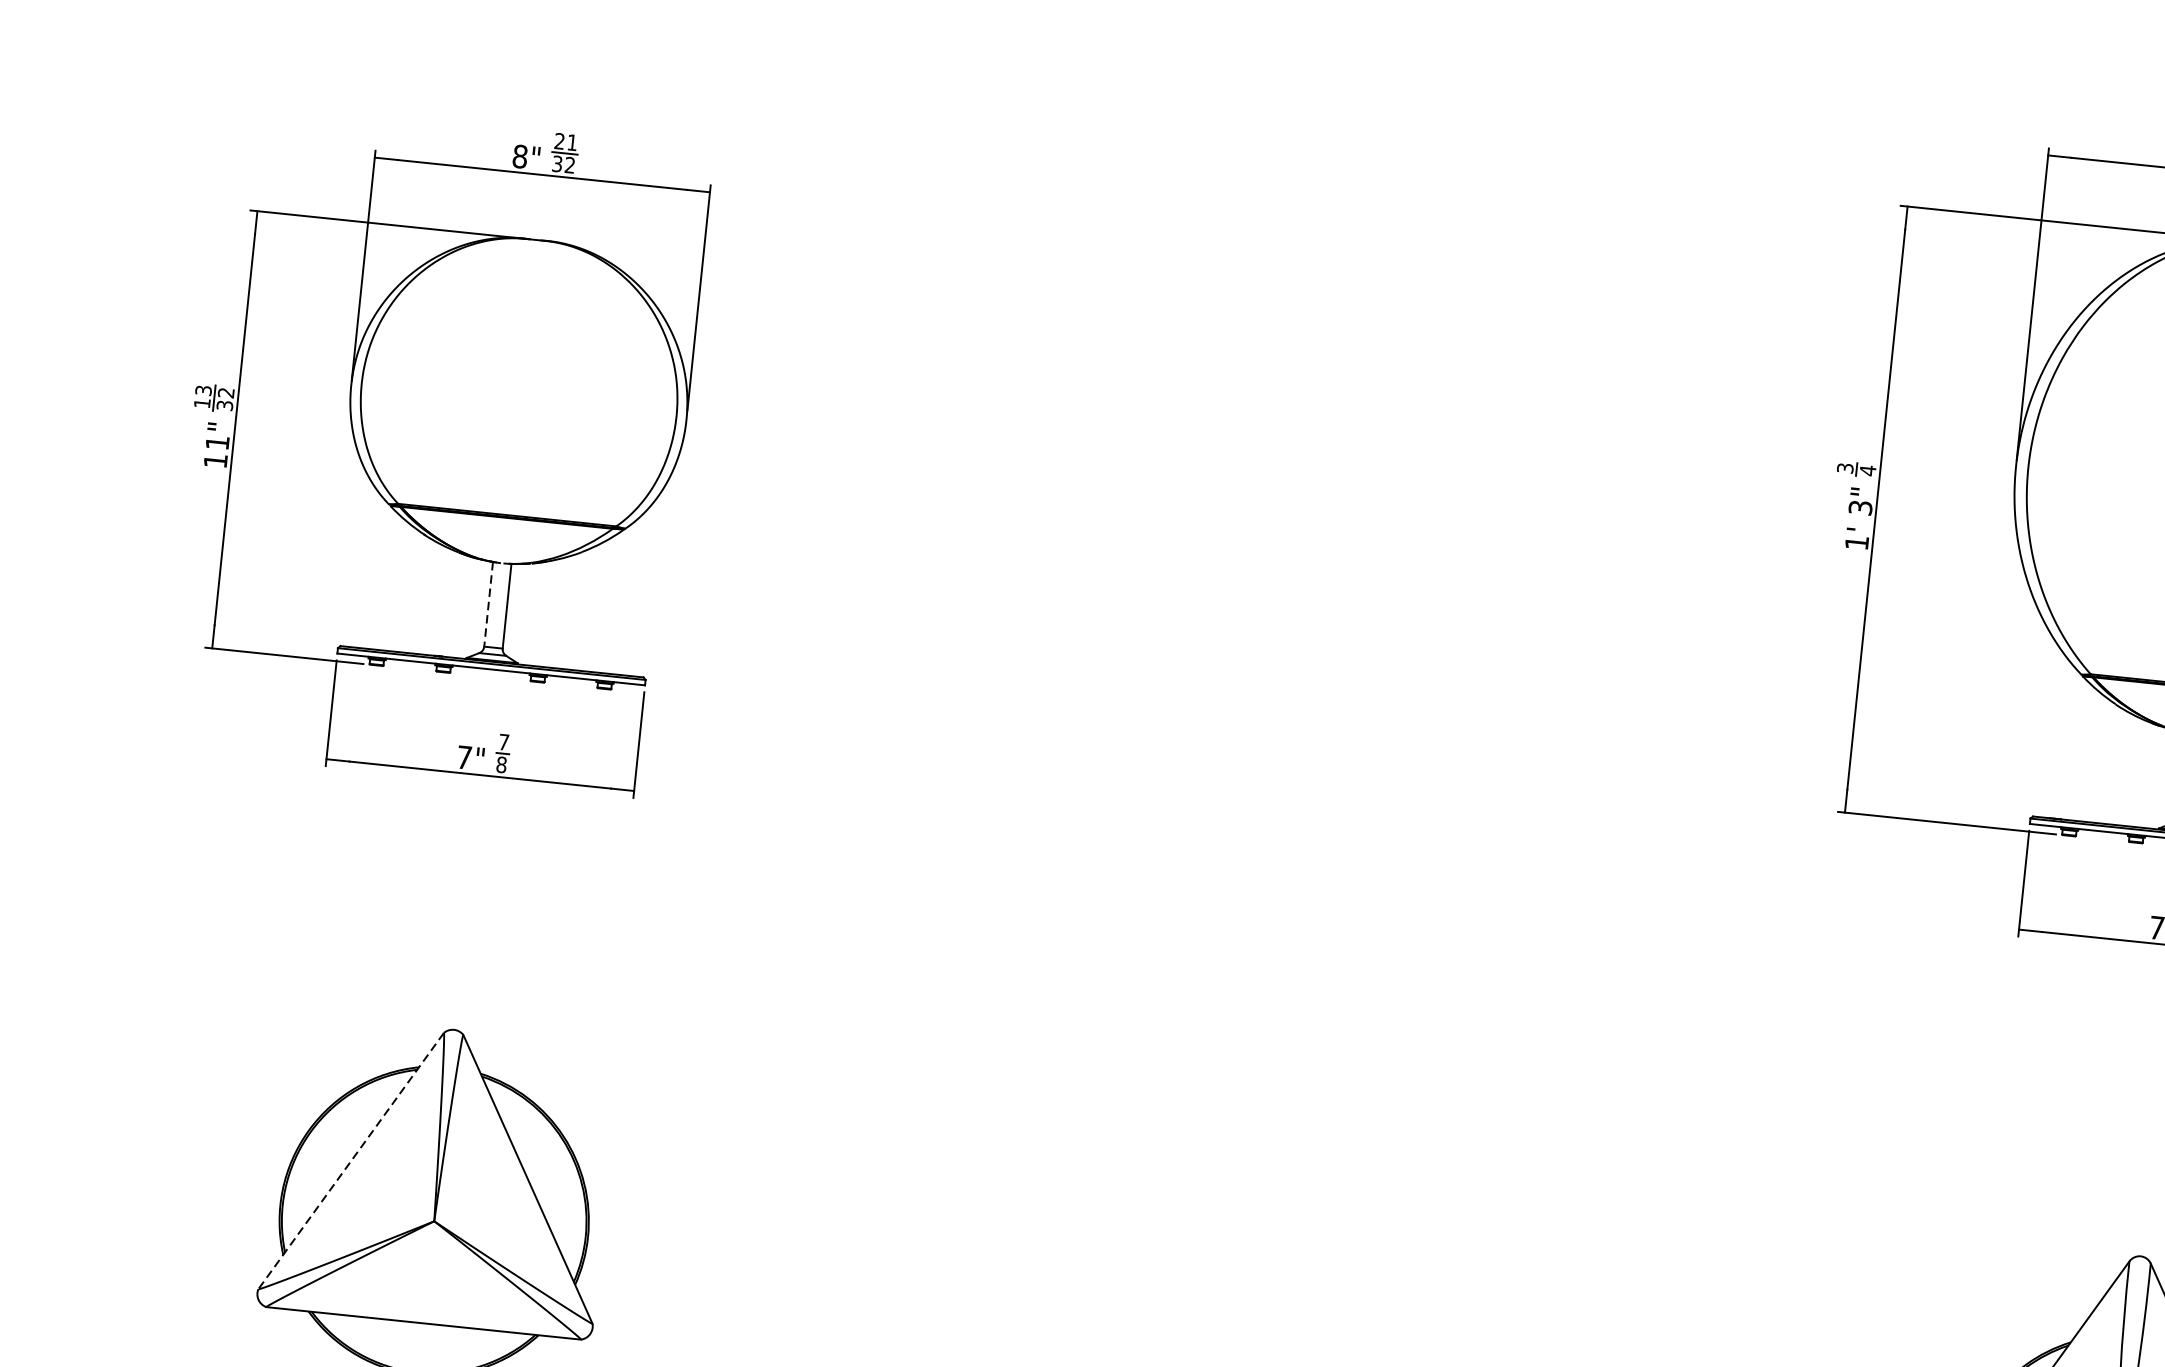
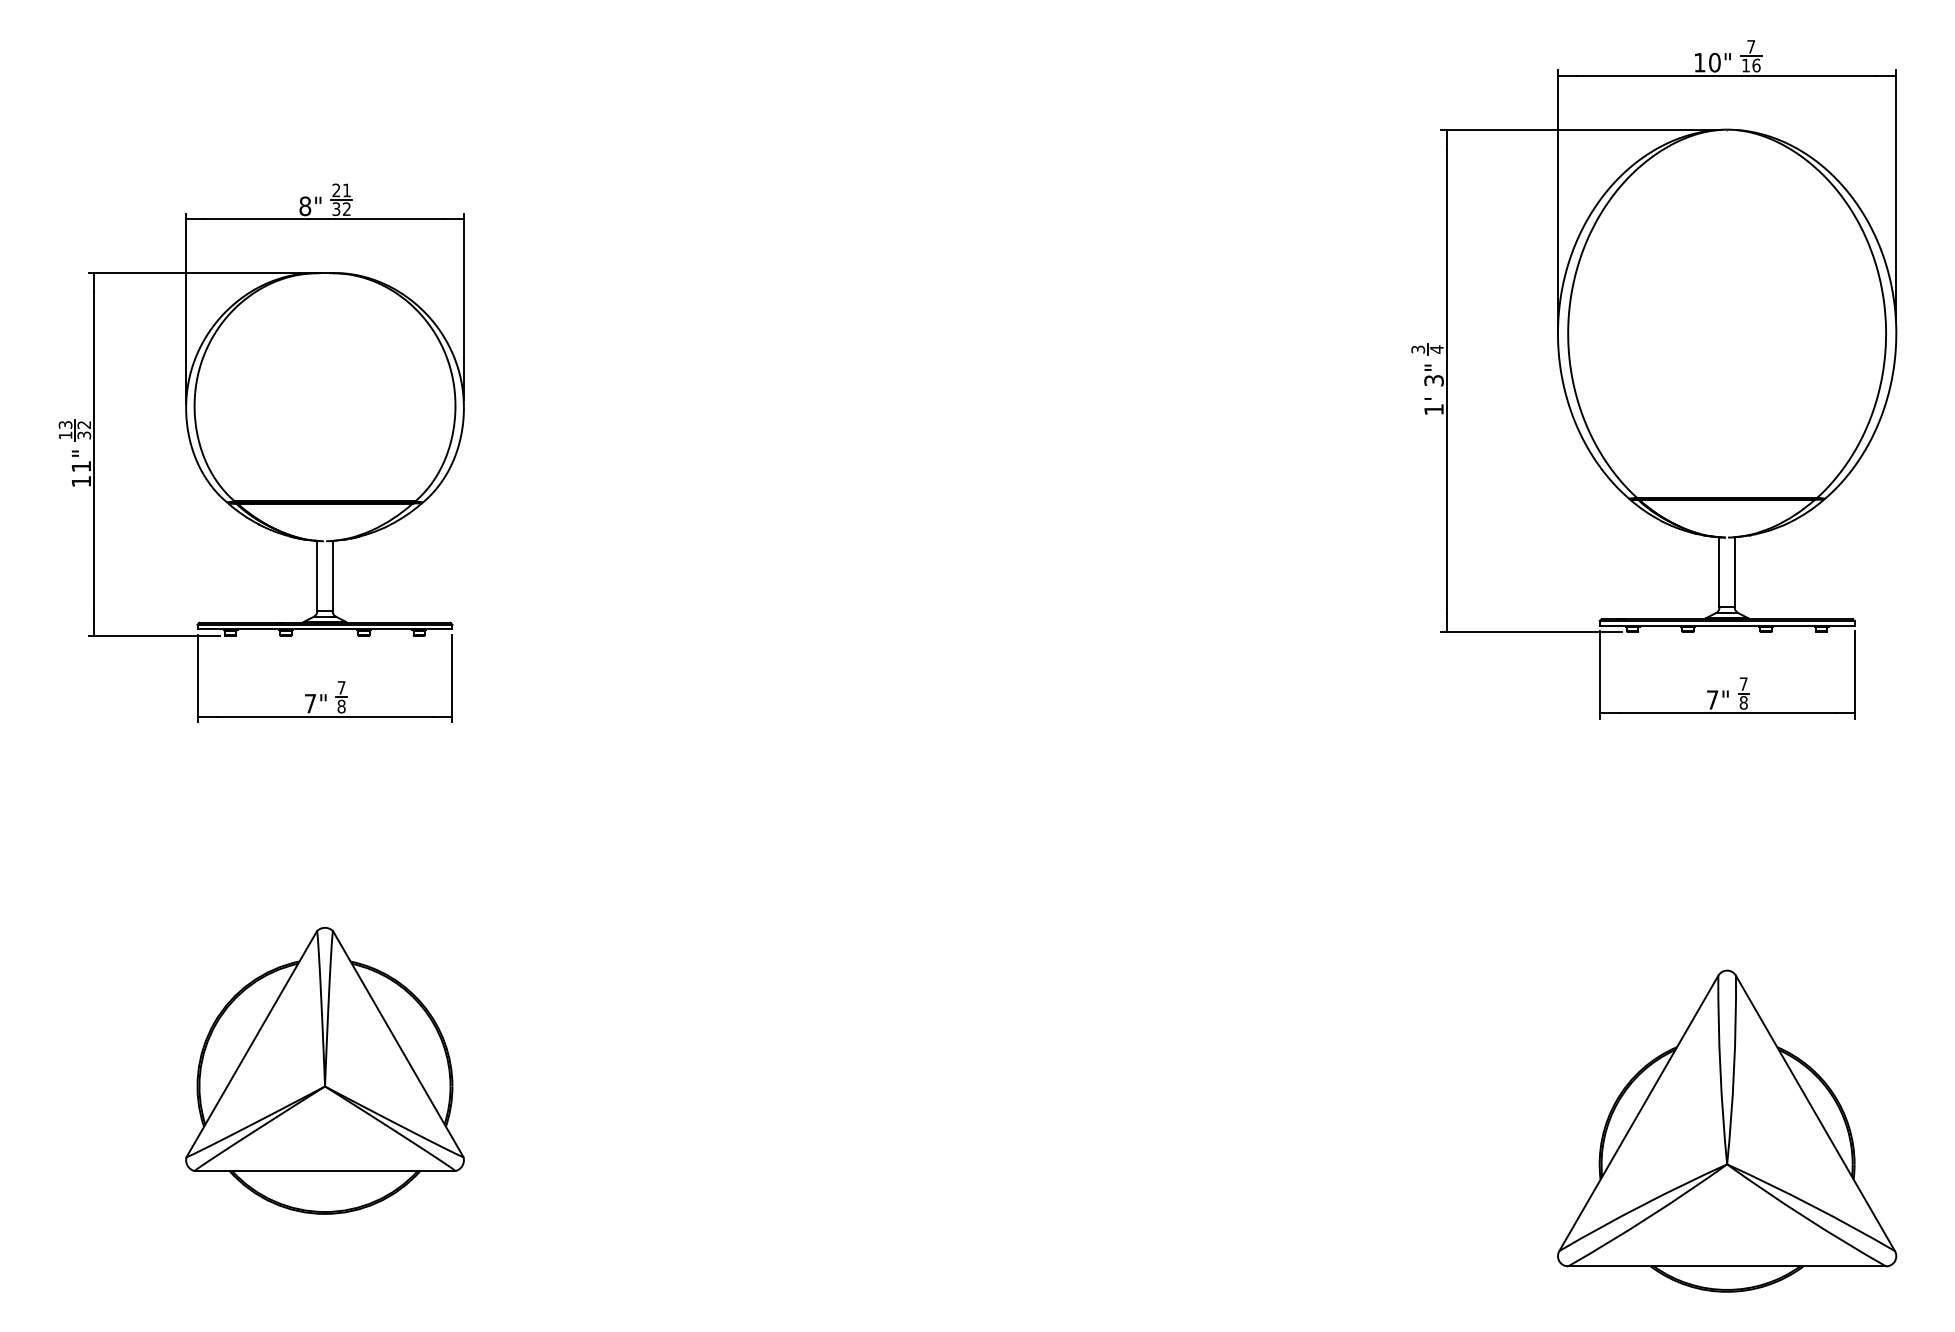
line: (488, 604) -> (317, 576), dashed -> solid
line: (350, 1161) -> (251, 1044), dashed -> solid

